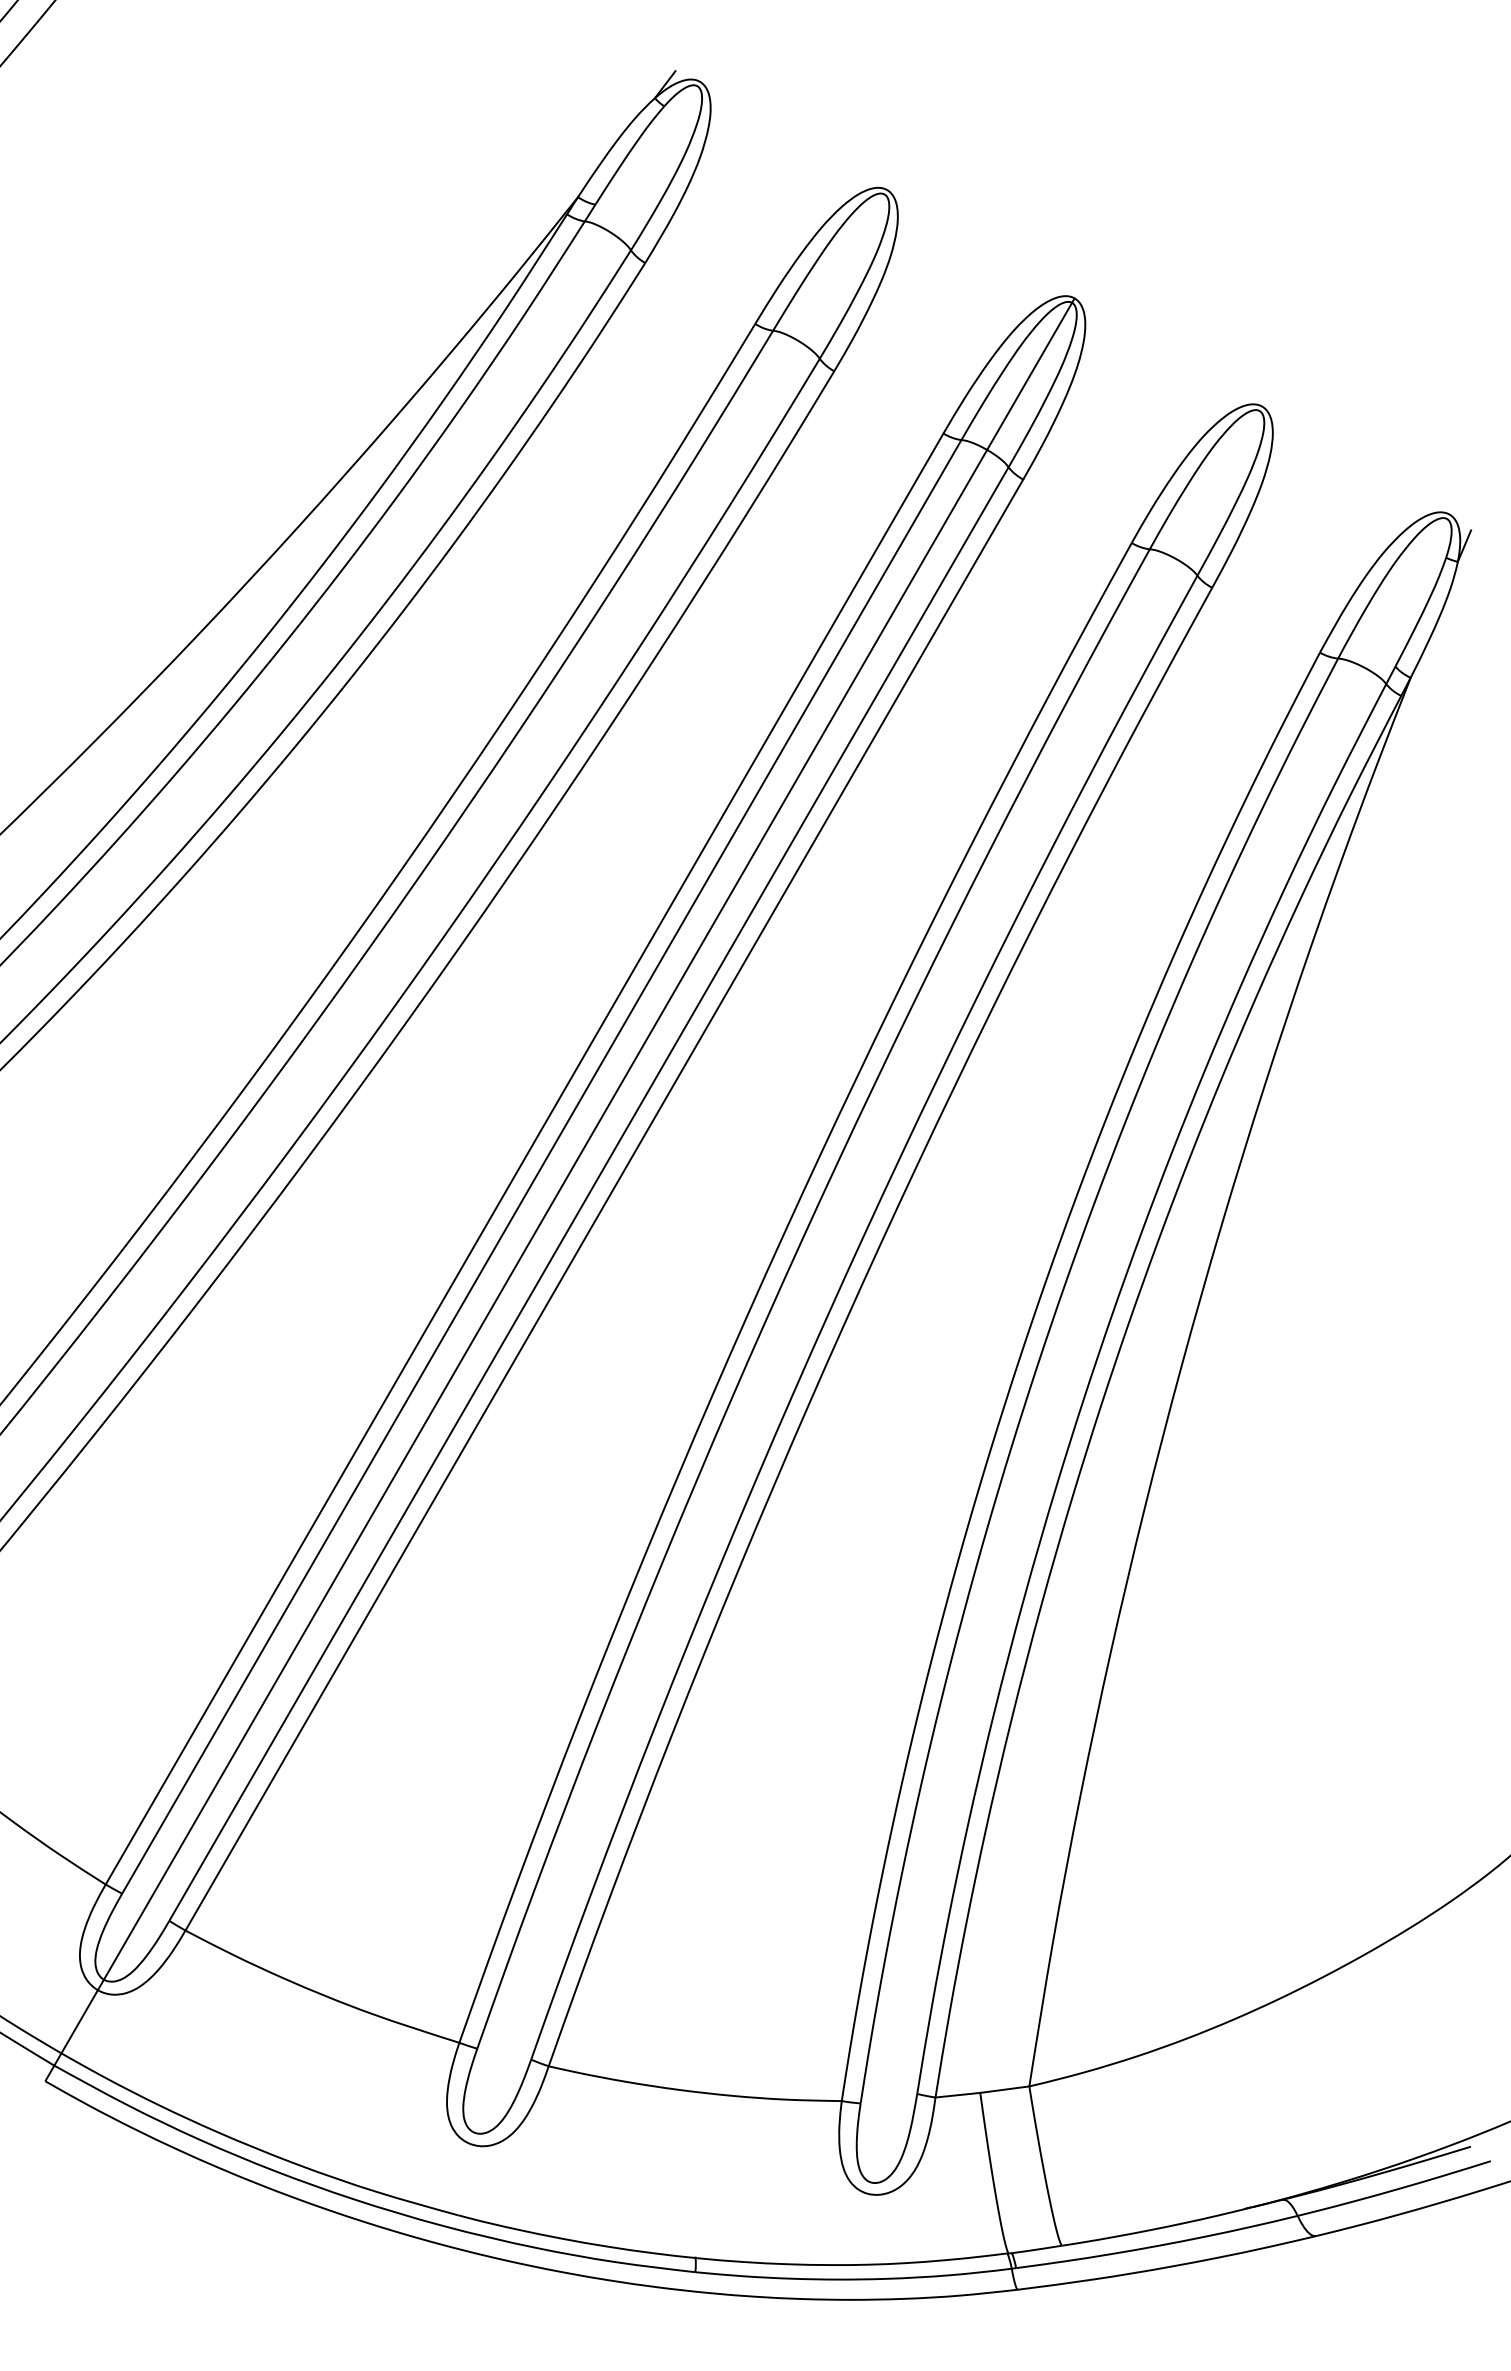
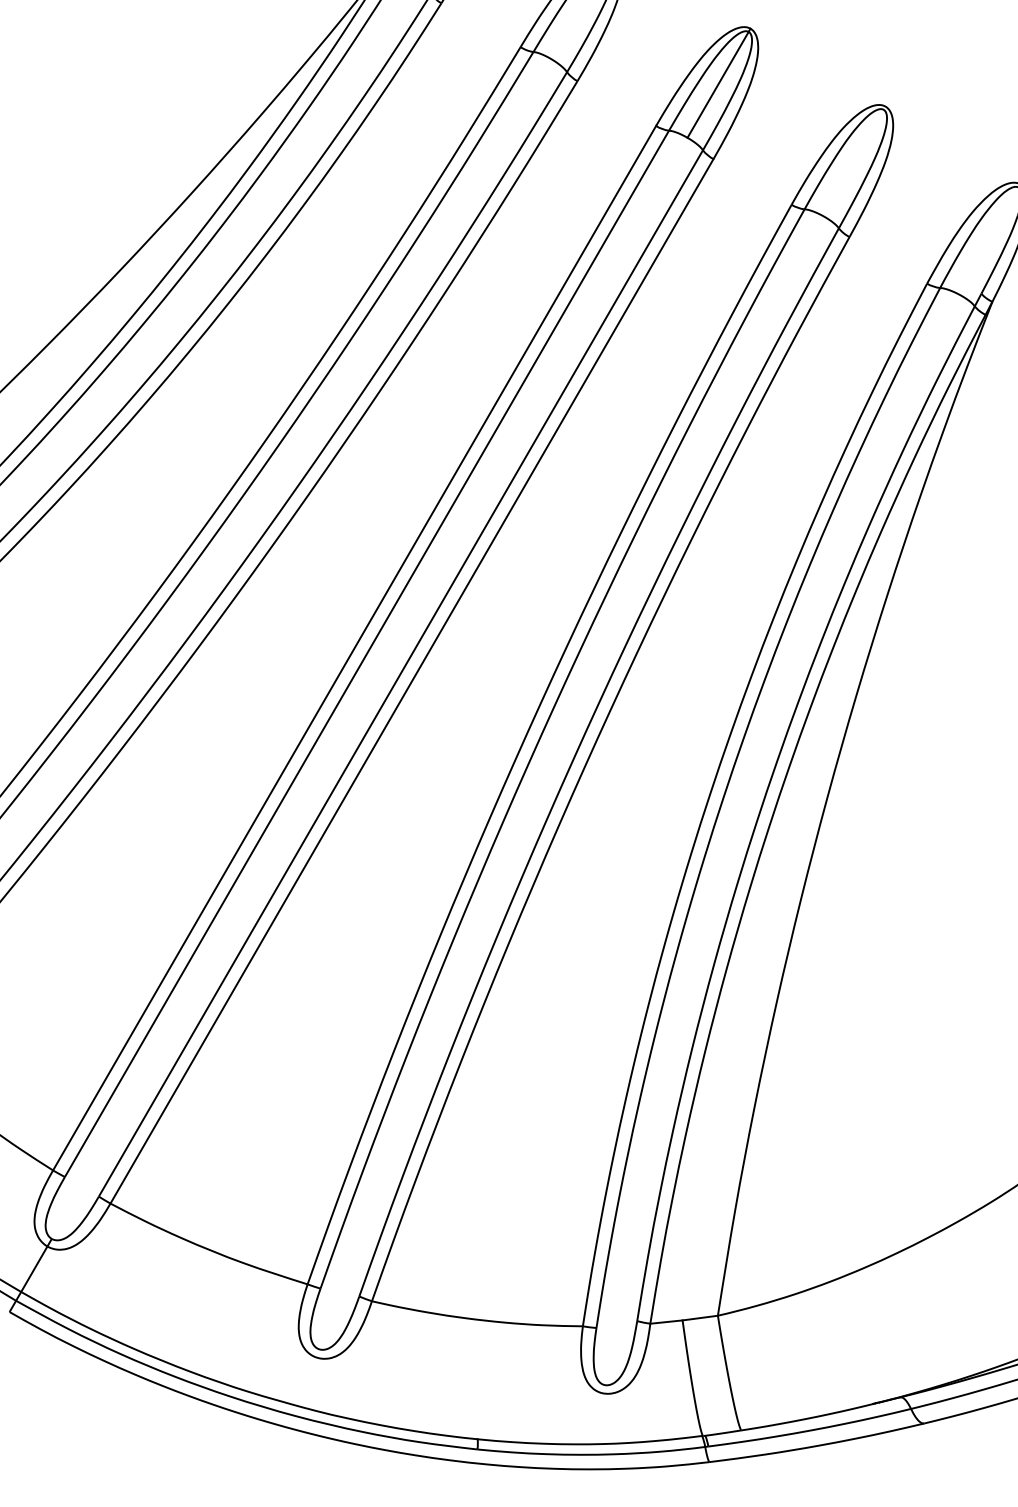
line: (545, 1214) -> (369, 688), removed

